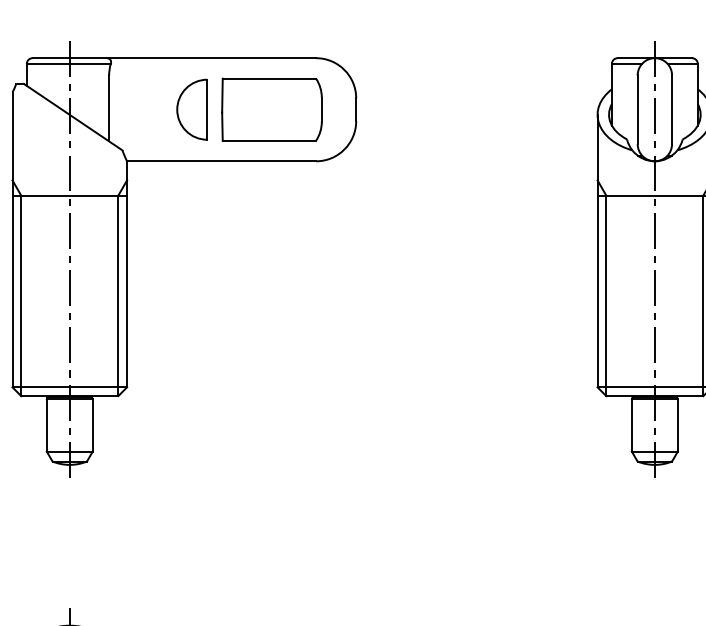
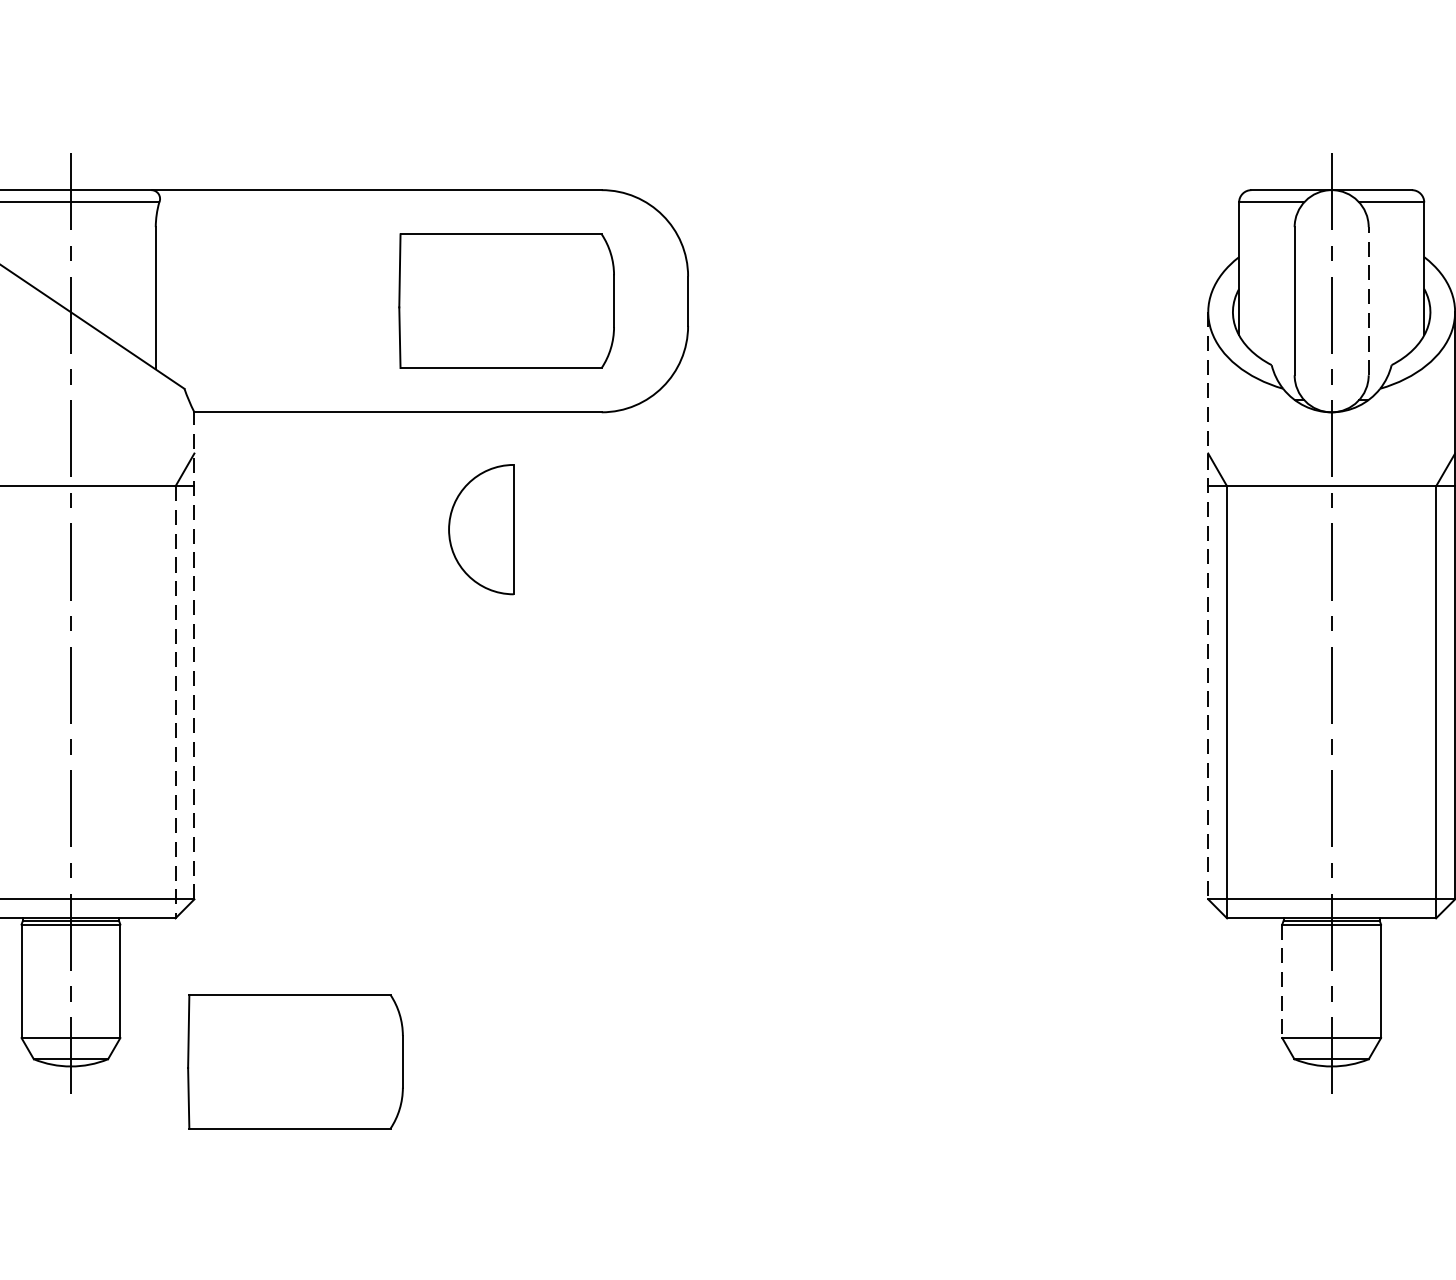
part: (191, 109) -> (479, 529), moved
line: (672, 109) -> (1369, 300), solid -> dashed
line: (597, 251) -> (1208, 606), solid -> dashed
line: (127, 273) -> (195, 654), solid -> dashed
line: (118, 296) -> (175, 703), solid -> dashed
line: (631, 425) -> (1281, 981), solid -> dashed
part: (173, 462) -> (294, 1061), added

